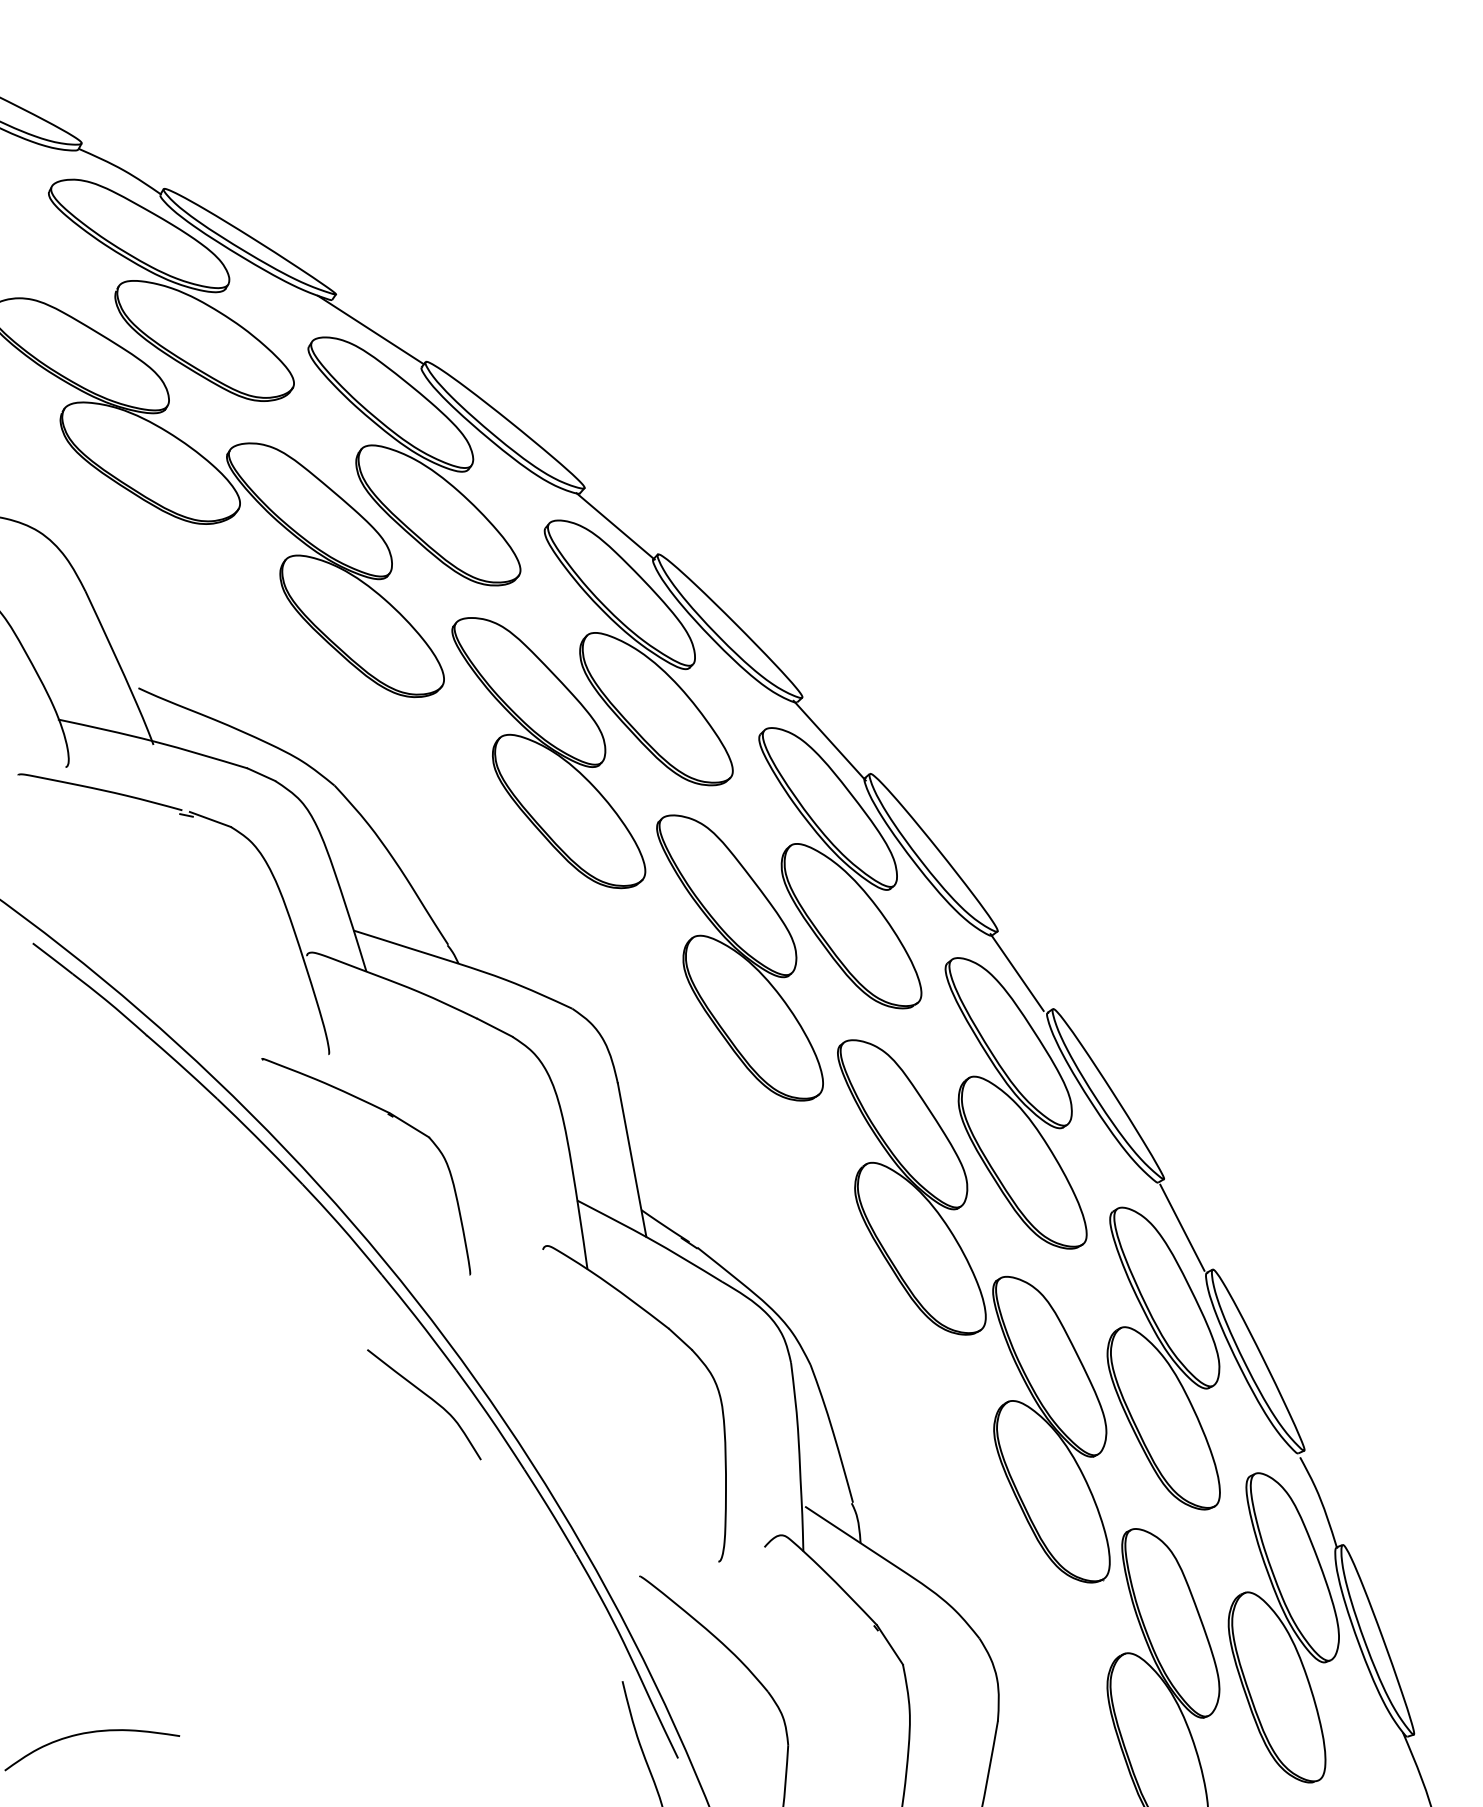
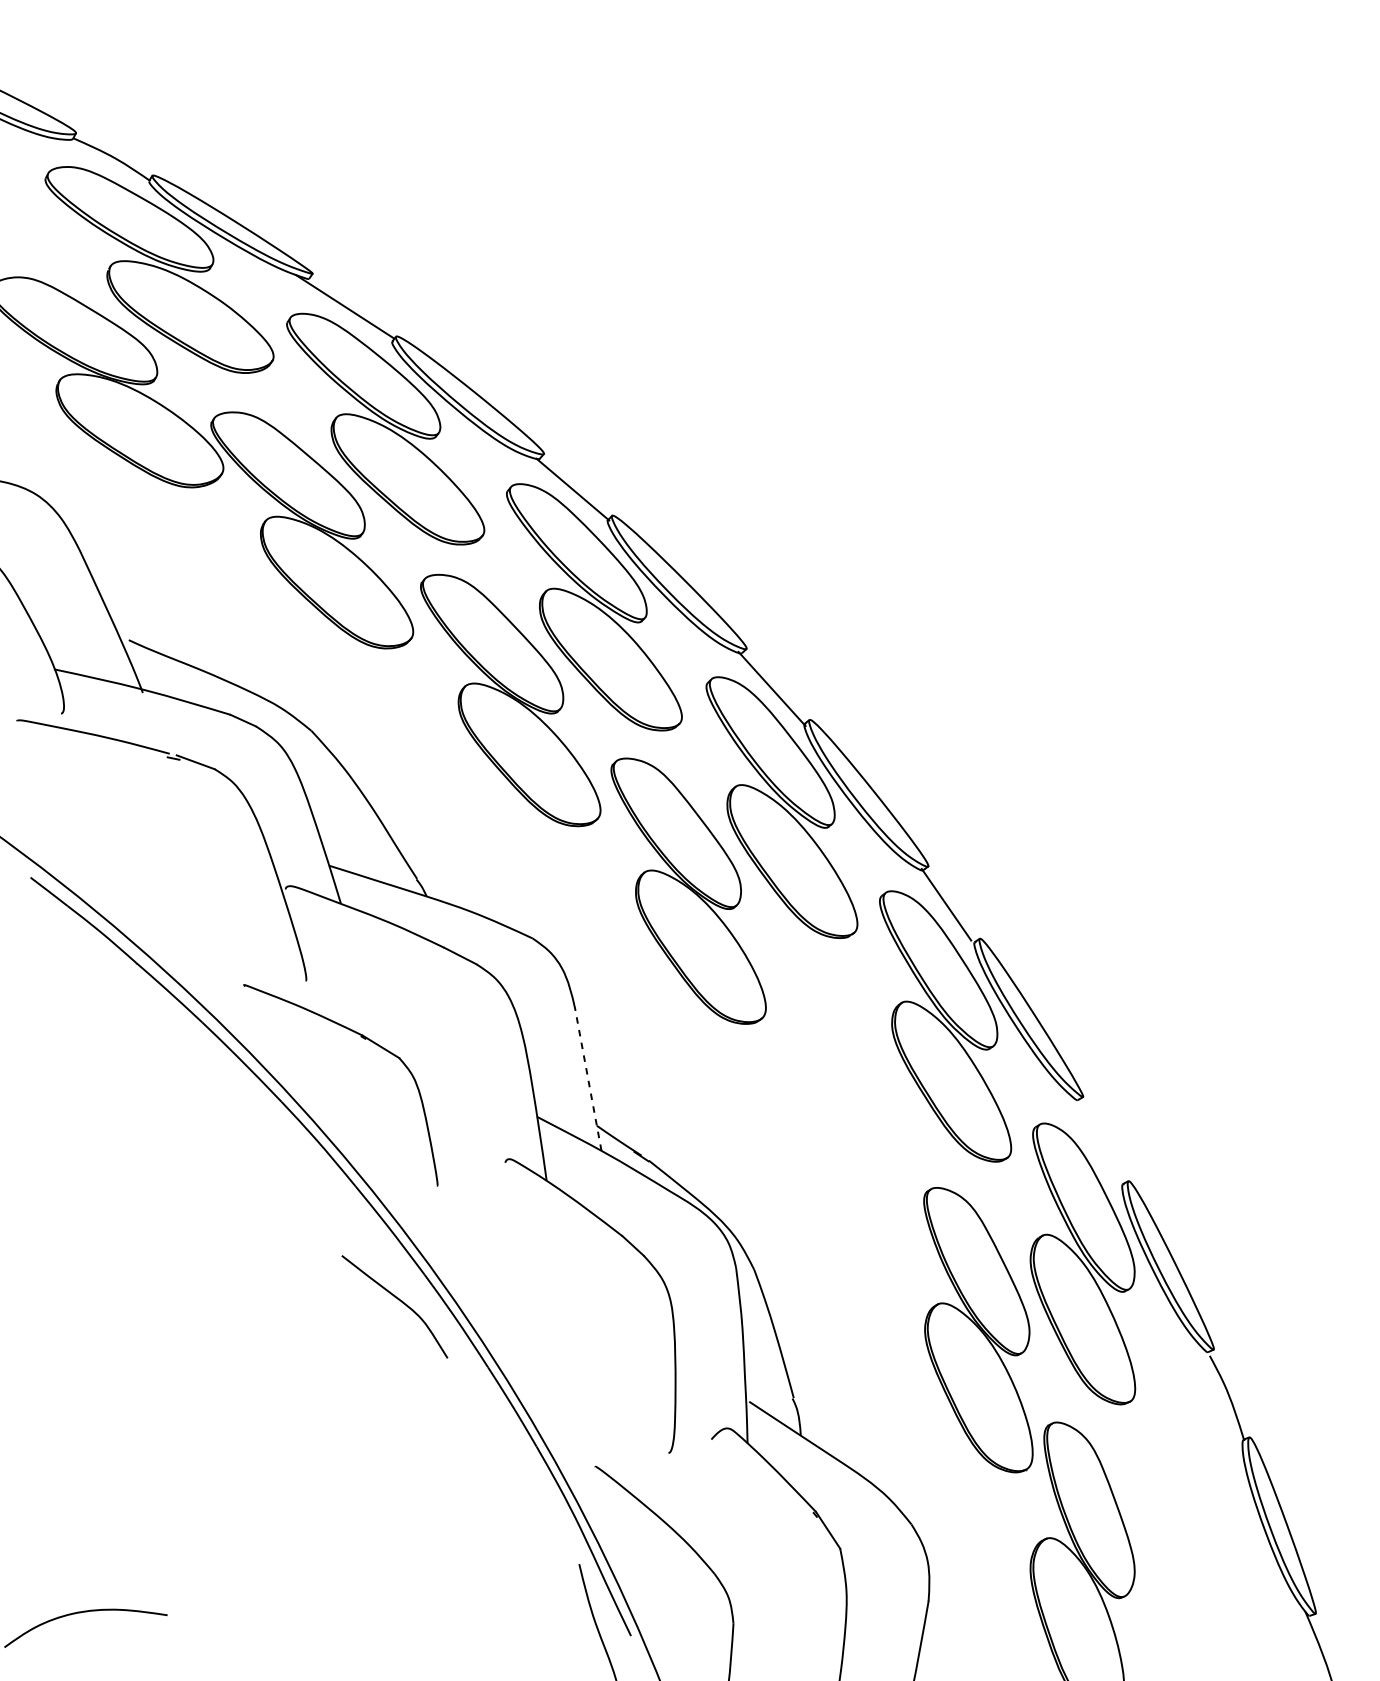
line: (632, 1159) -> (588, 1078), solid -> dashed
part: (911, 1187) -> (848, 1104), removed
line: (1182, 1227) -> (1100, 1141), removed
part: (1283, 1627) -> (1194, 1514), removed

